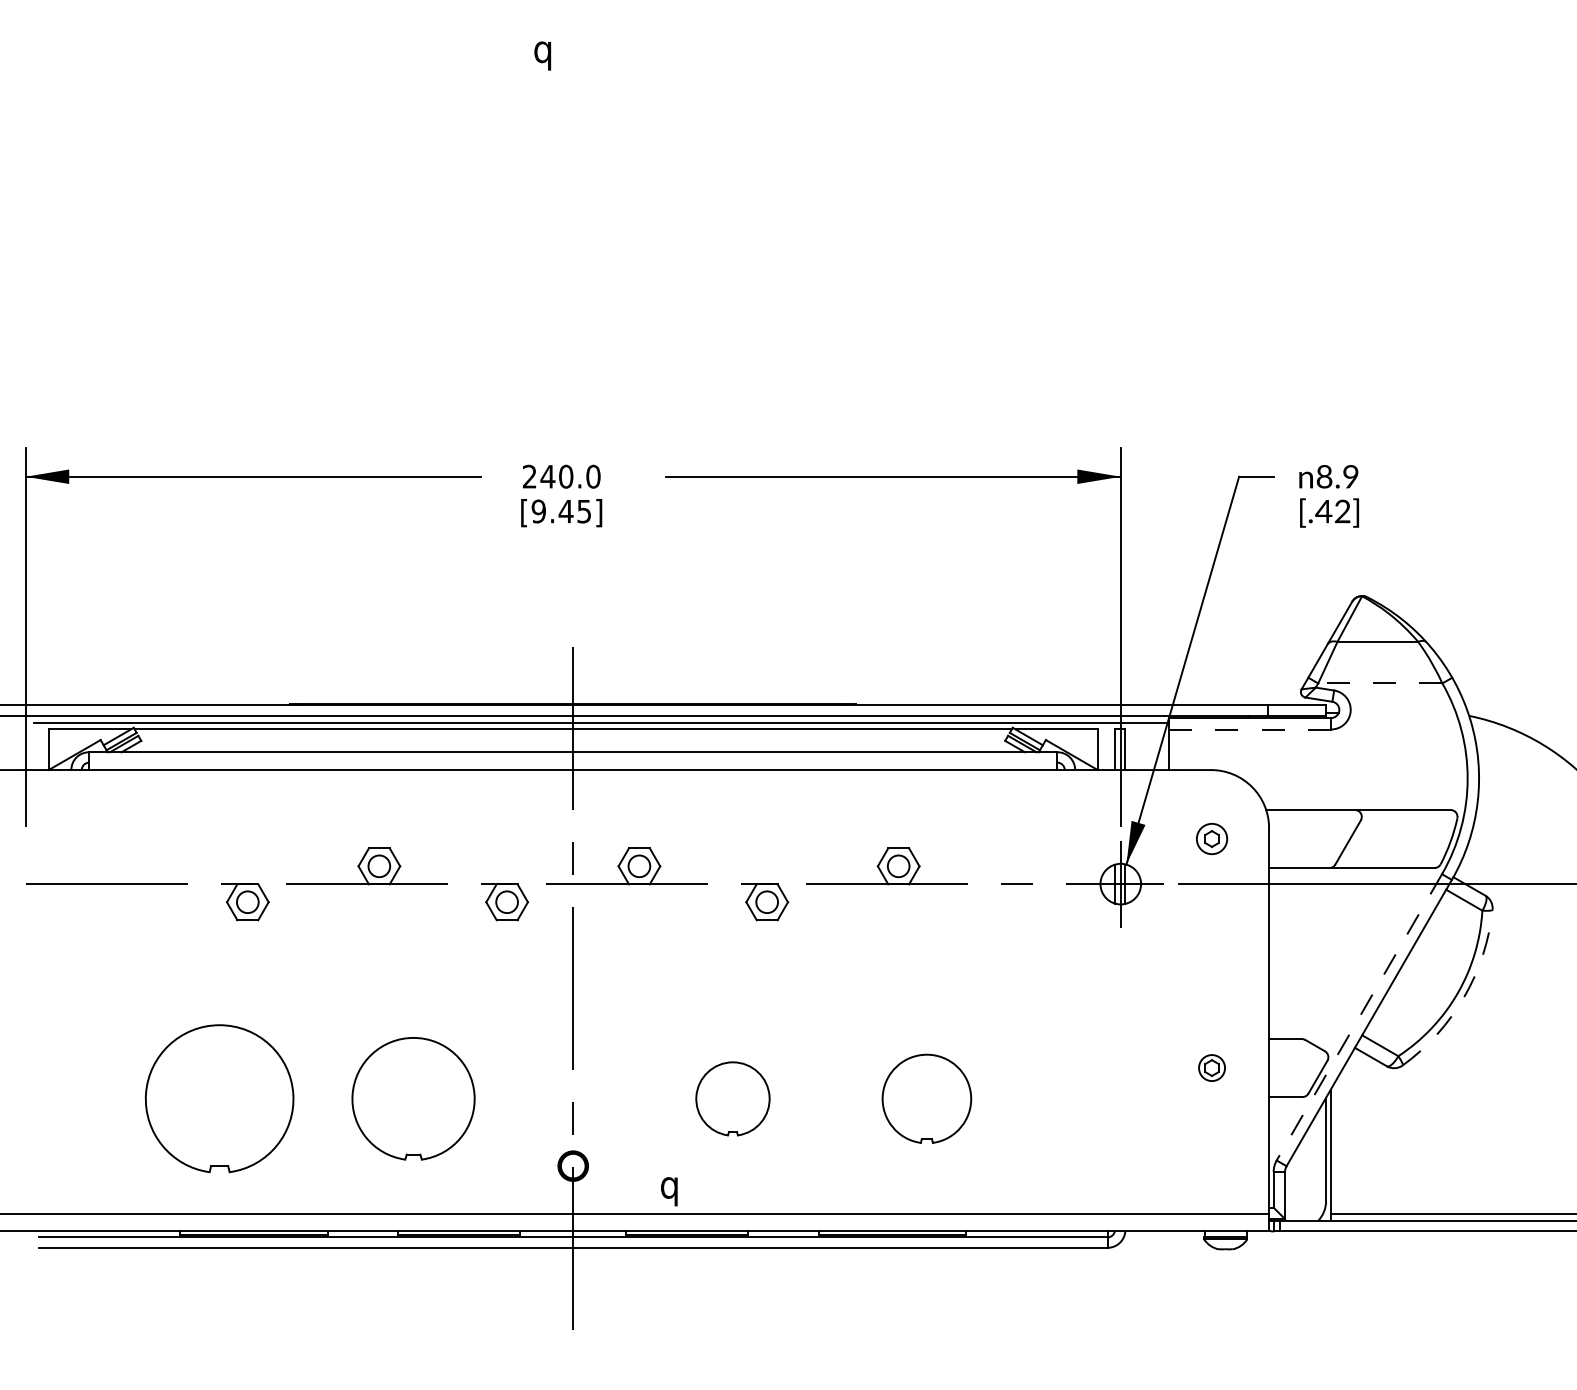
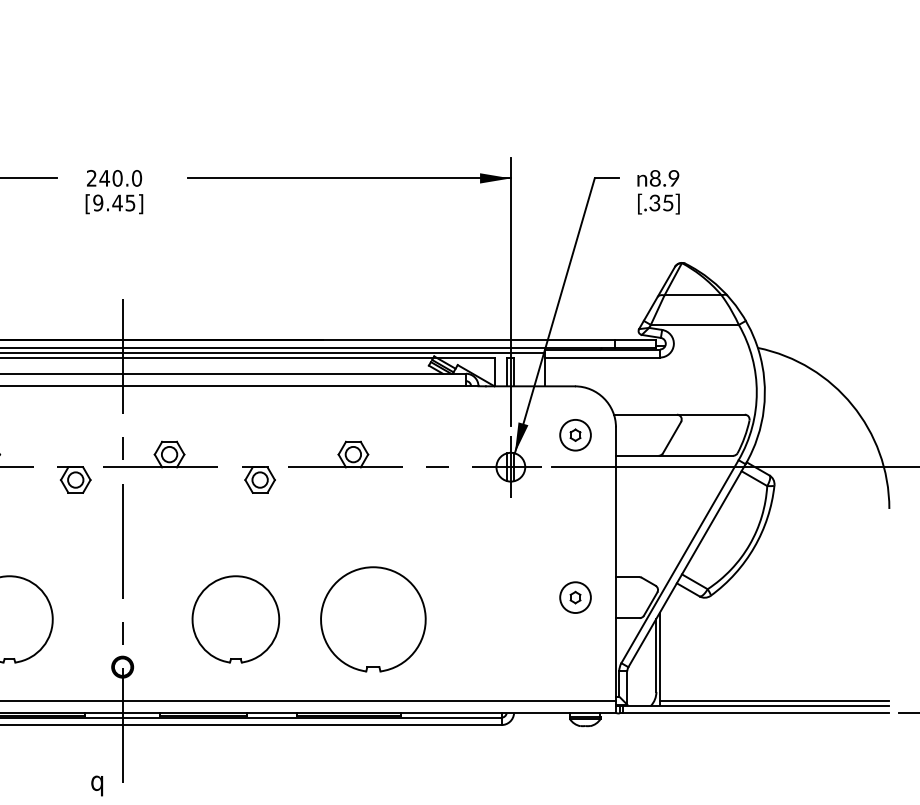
text: (1332, 511) -> (660, 203), [.42] -> [.35]
line: (1379, 683) -> (694, 324), dashed -> solid
line: (1250, 729) -> (602, 357), dashed -> solid
circle: (1211, 838) -> (575, 434), size x1.43
arc: (1464, 997) -> (754, 547), dashed -> solid
line: (1359, 1017) -> (680, 561), dashed -> solid
circle: (1211, 1067) -> (575, 597), size x1.67
part: (732, 1098) -> (235, 619), size x1.67
part: (926, 1098) -> (373, 619), size x1.67
text: (669, 1191) -> (97, 785), moved

